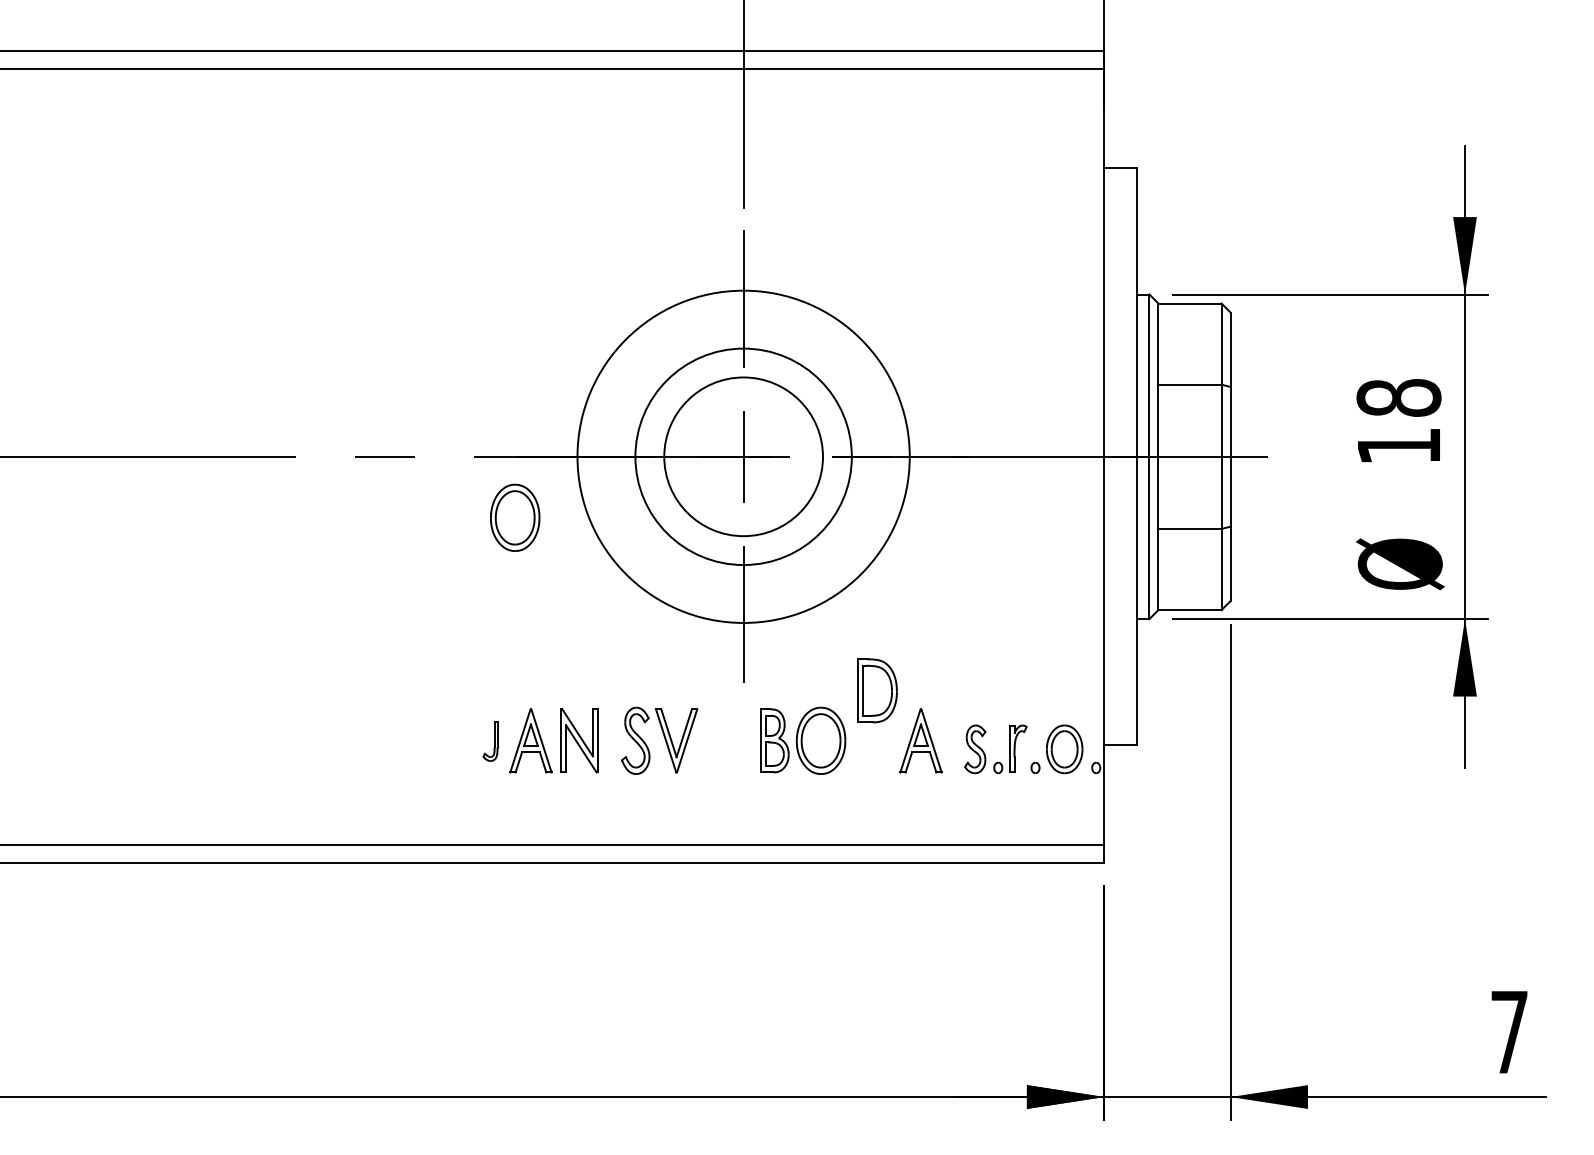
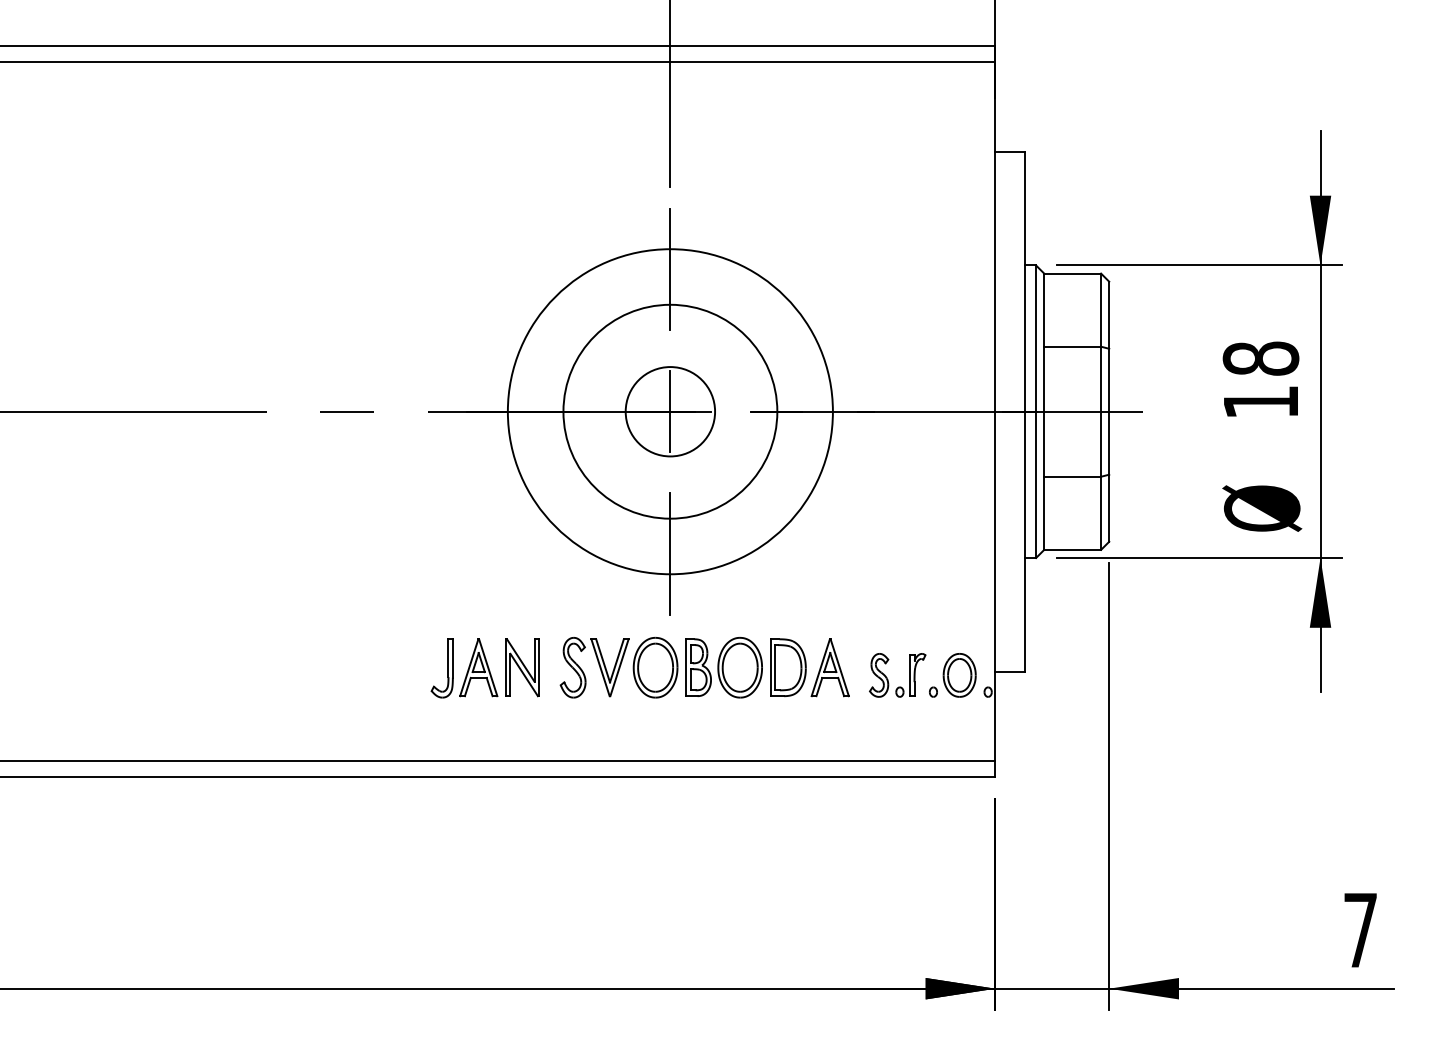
circle: (743, 456) -> (670, 411), size x0.62
circle: (743, 456) -> (670, 411), size x0.71
circle: (743, 456) -> (670, 411), size x1.67
part: (515, 517) -> (655, 667), moved
part: (877, 690) -> (788, 667), moved
part: (490, 741) -> (442, 668), size x1.67

